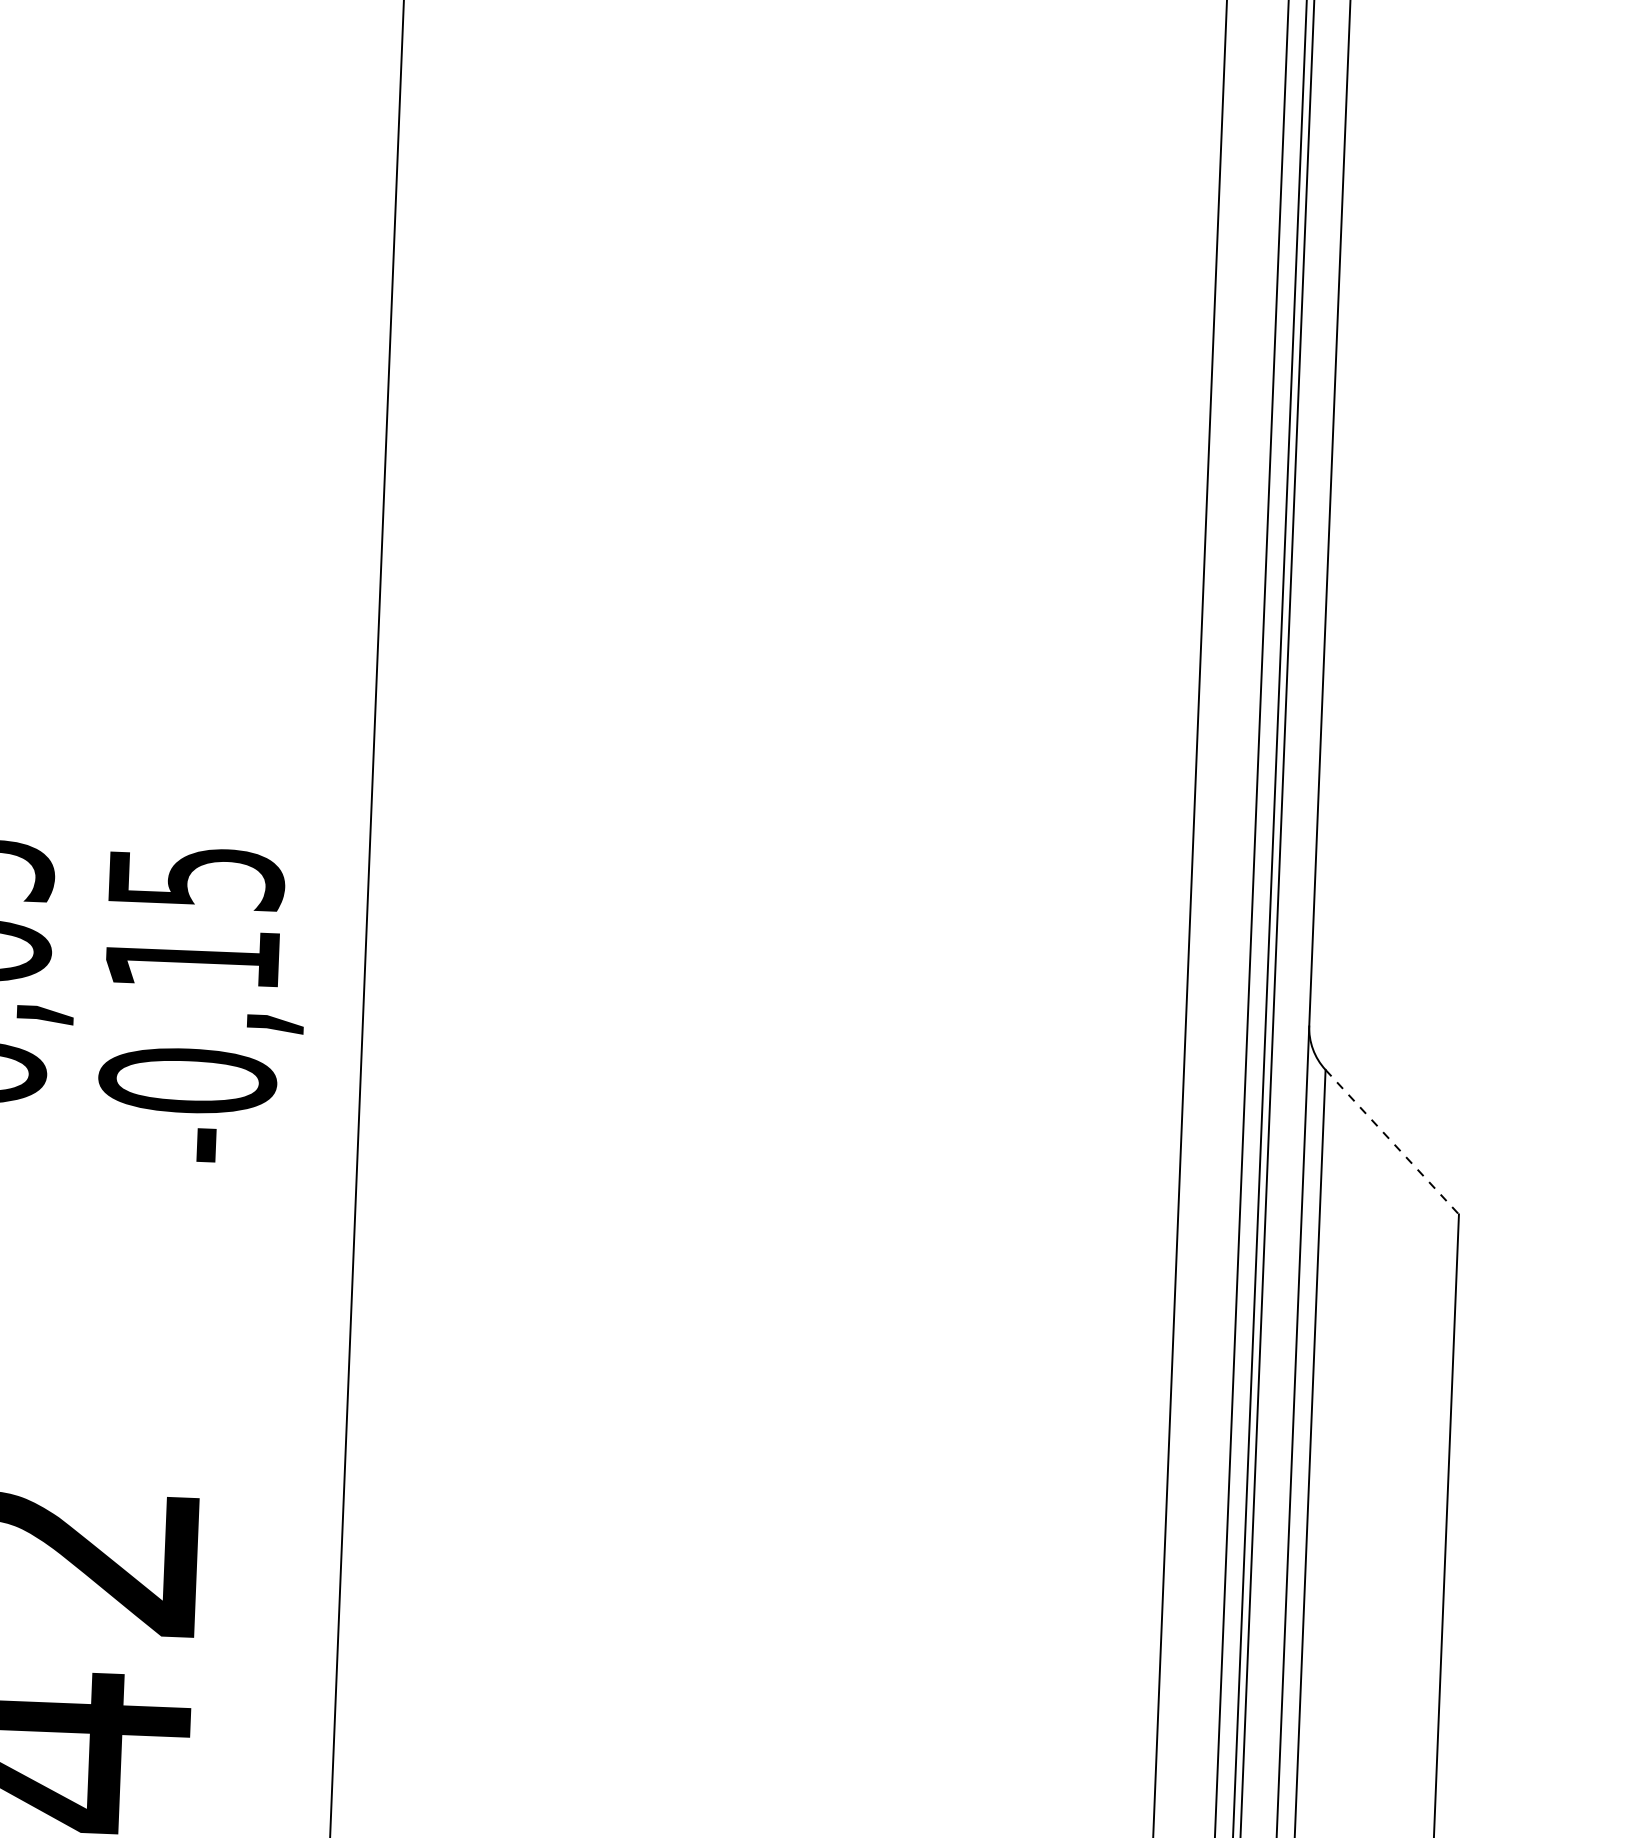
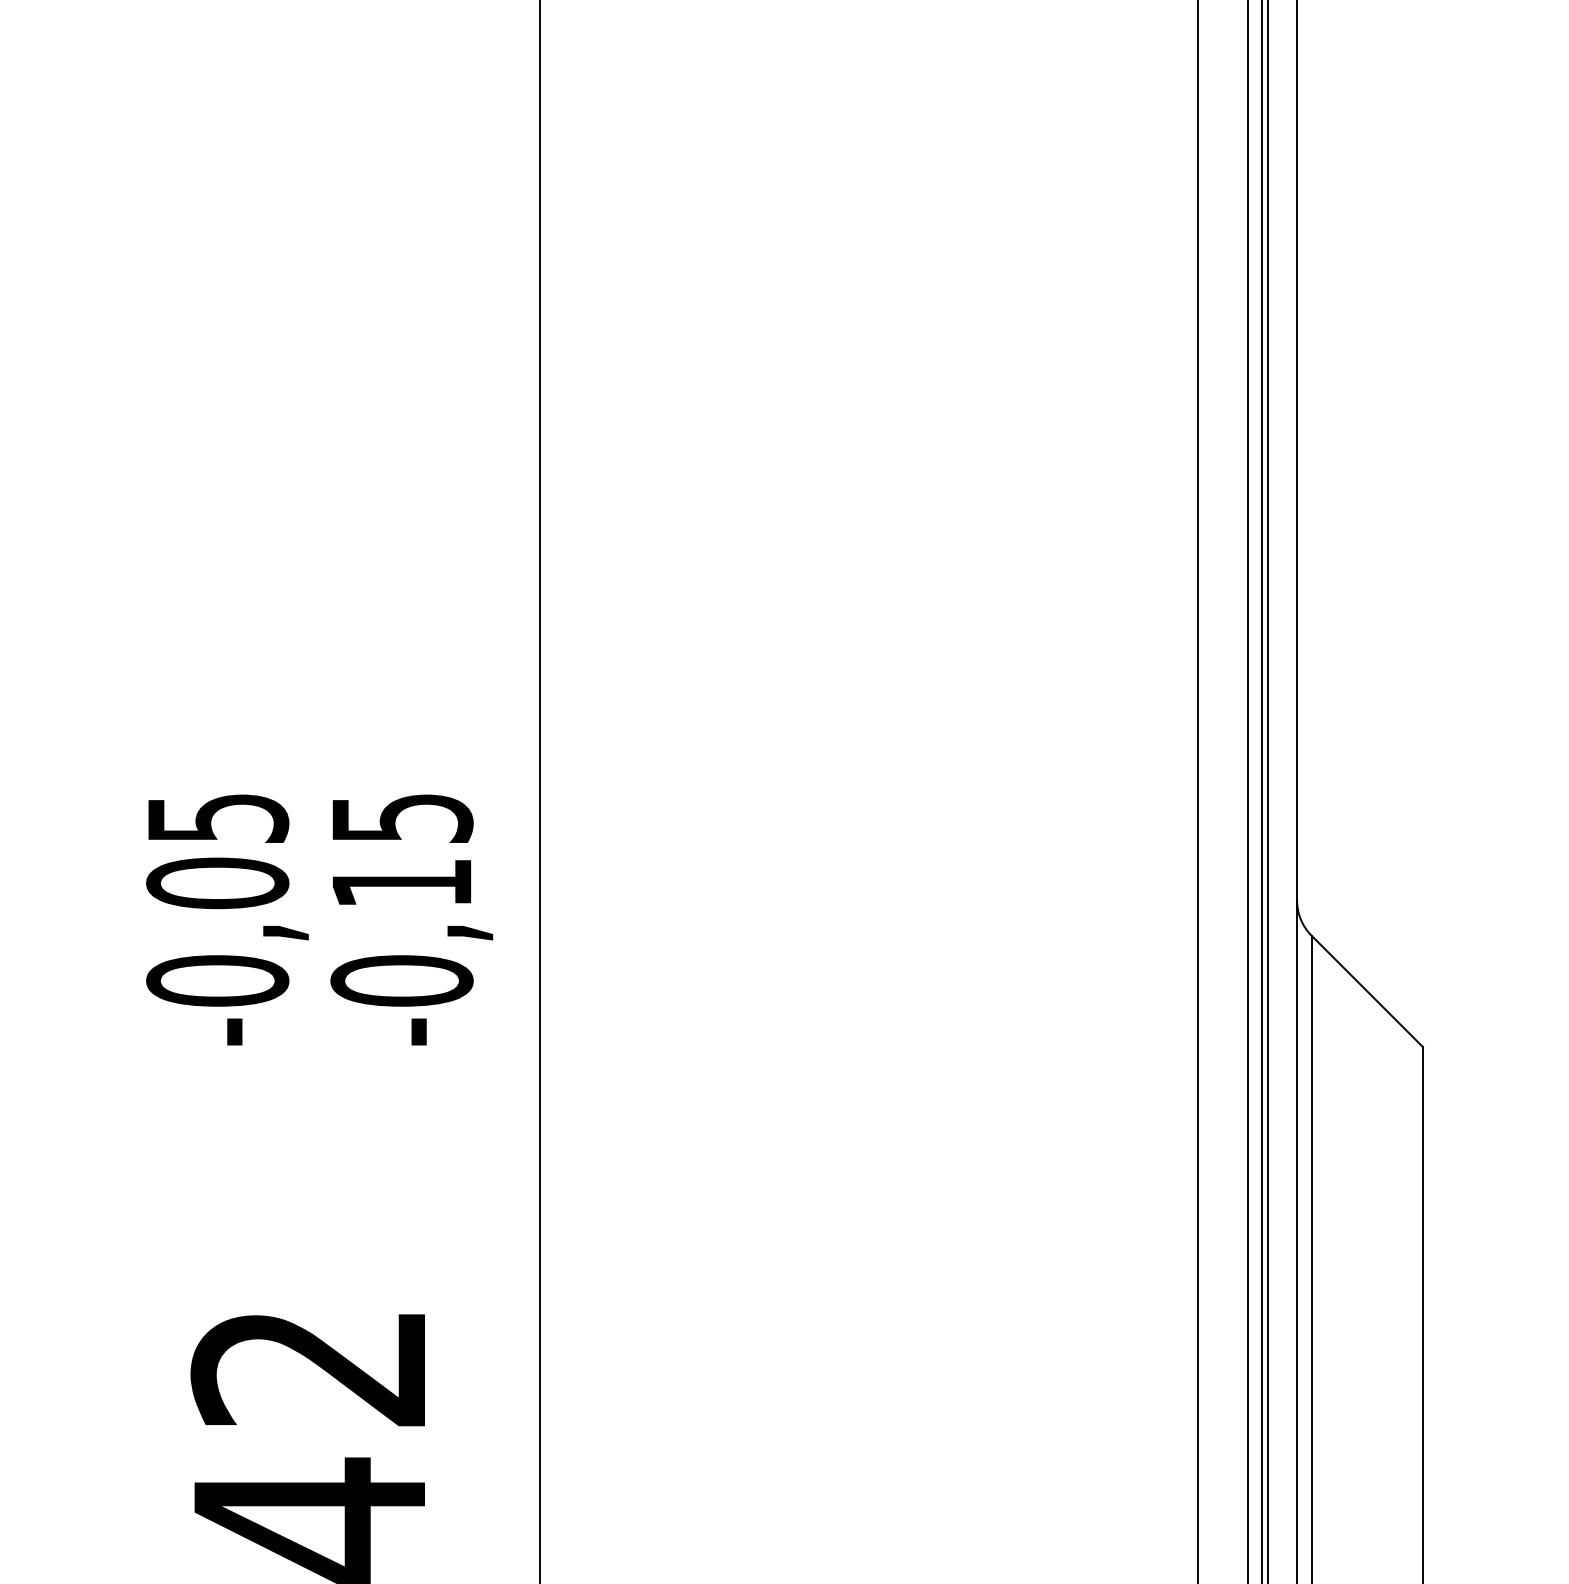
line: (1392, 1142) -> (1367, 991), dashed -> solid

